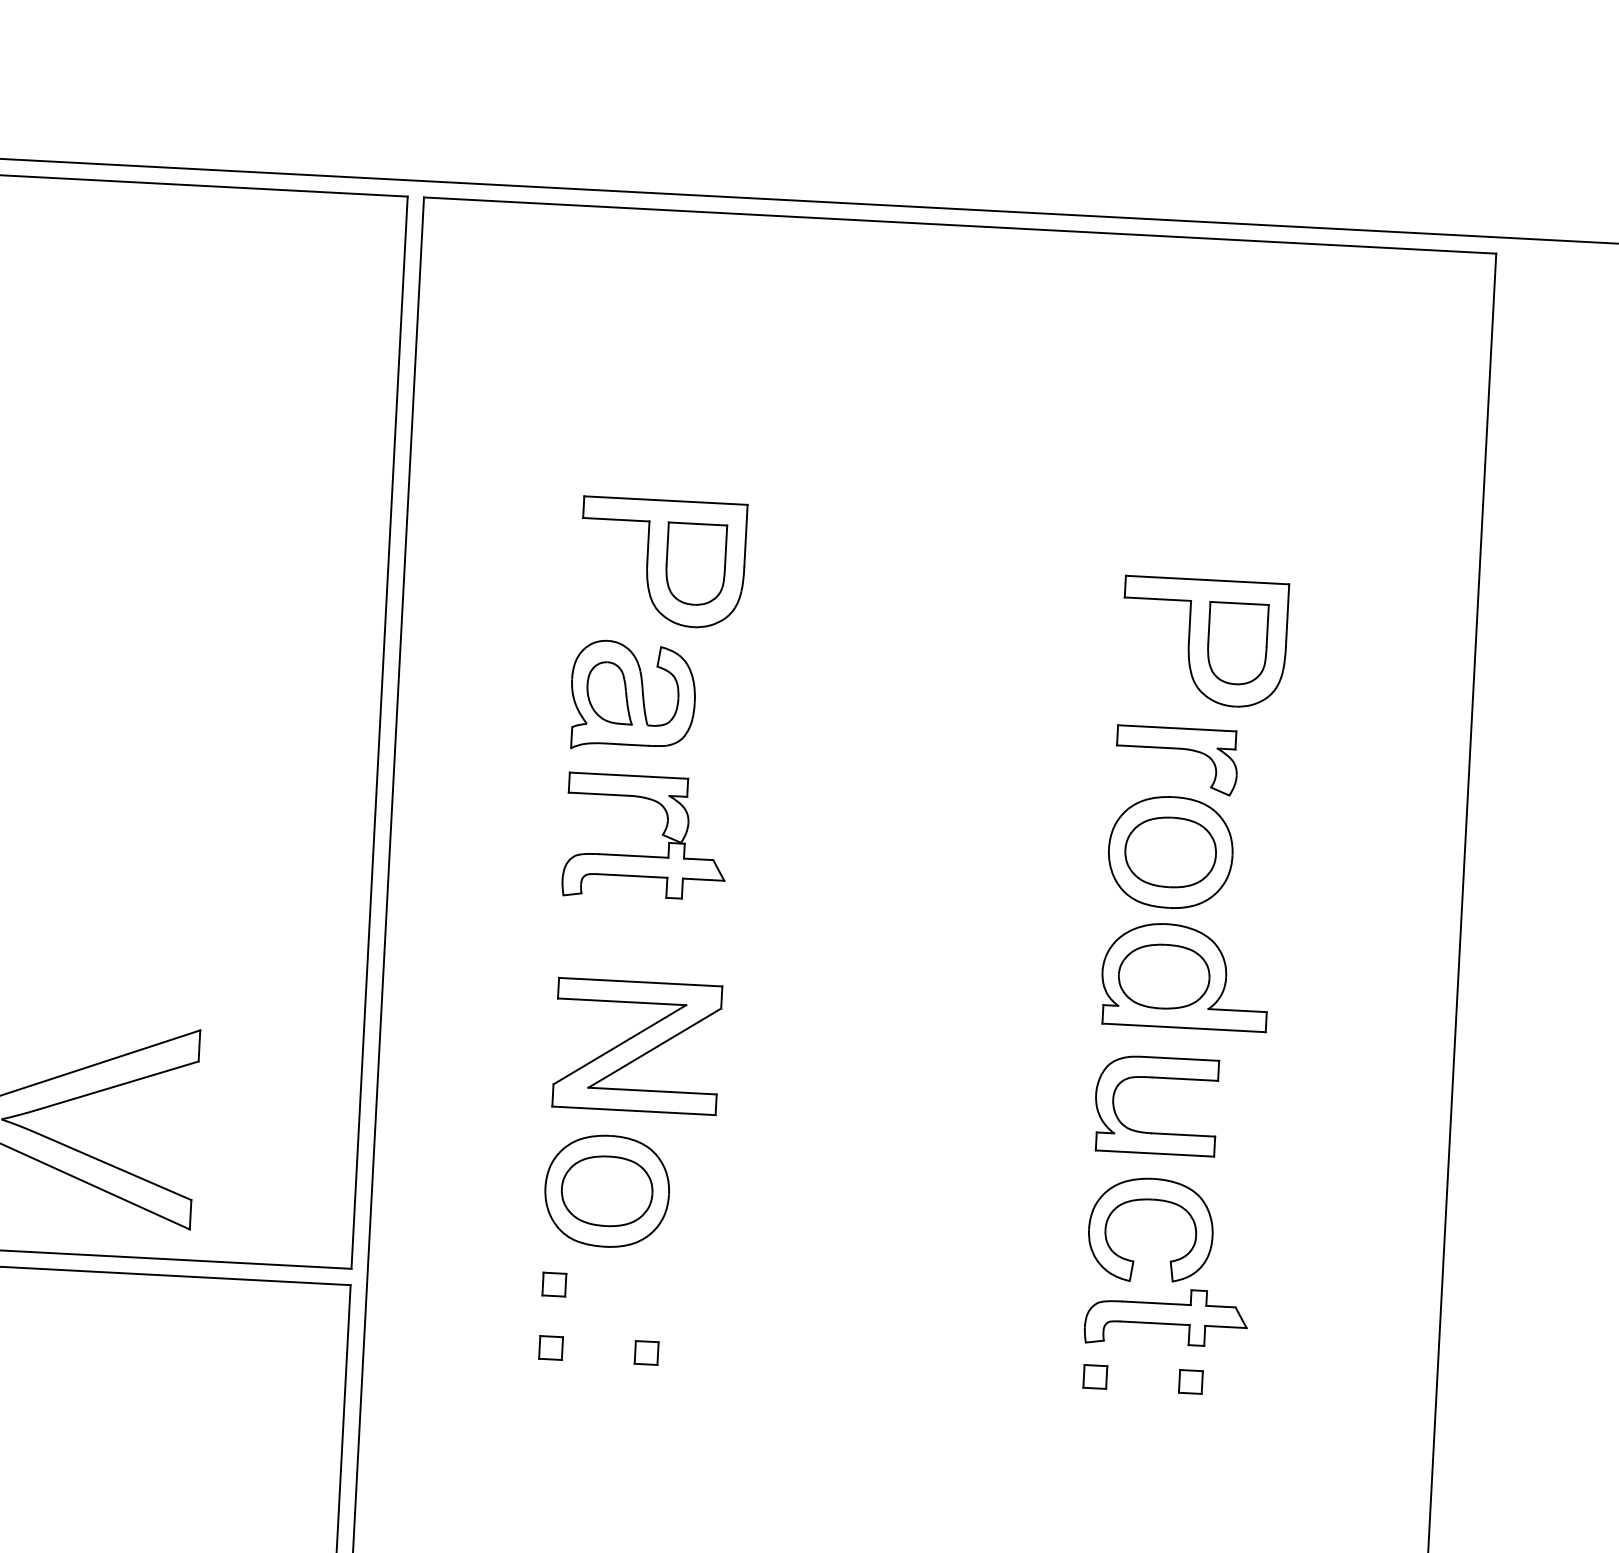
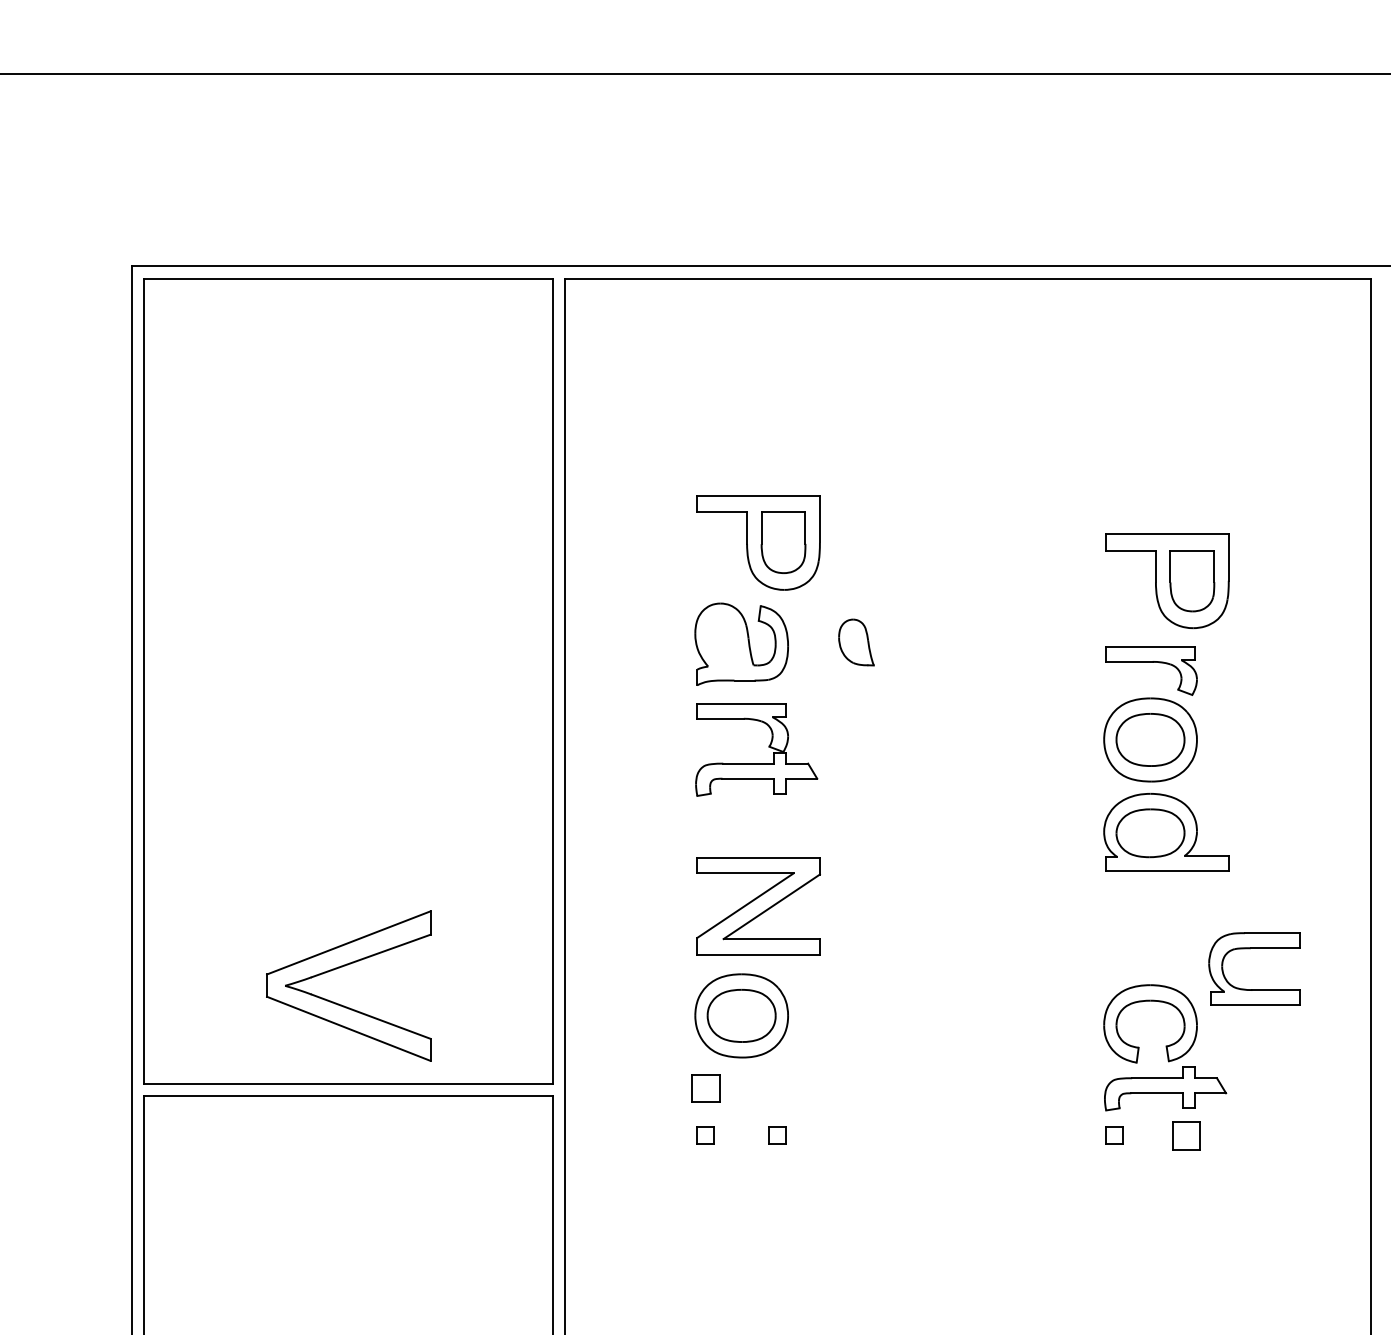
part: (610, 692) -> (856, 642), moved
part: (1152, 1079) -> (1250, 949), moved
part: (553, 1284) -> (705, 1087), size x1.6
part: (1190, 1381) -> (1186, 1135), size x1.6

